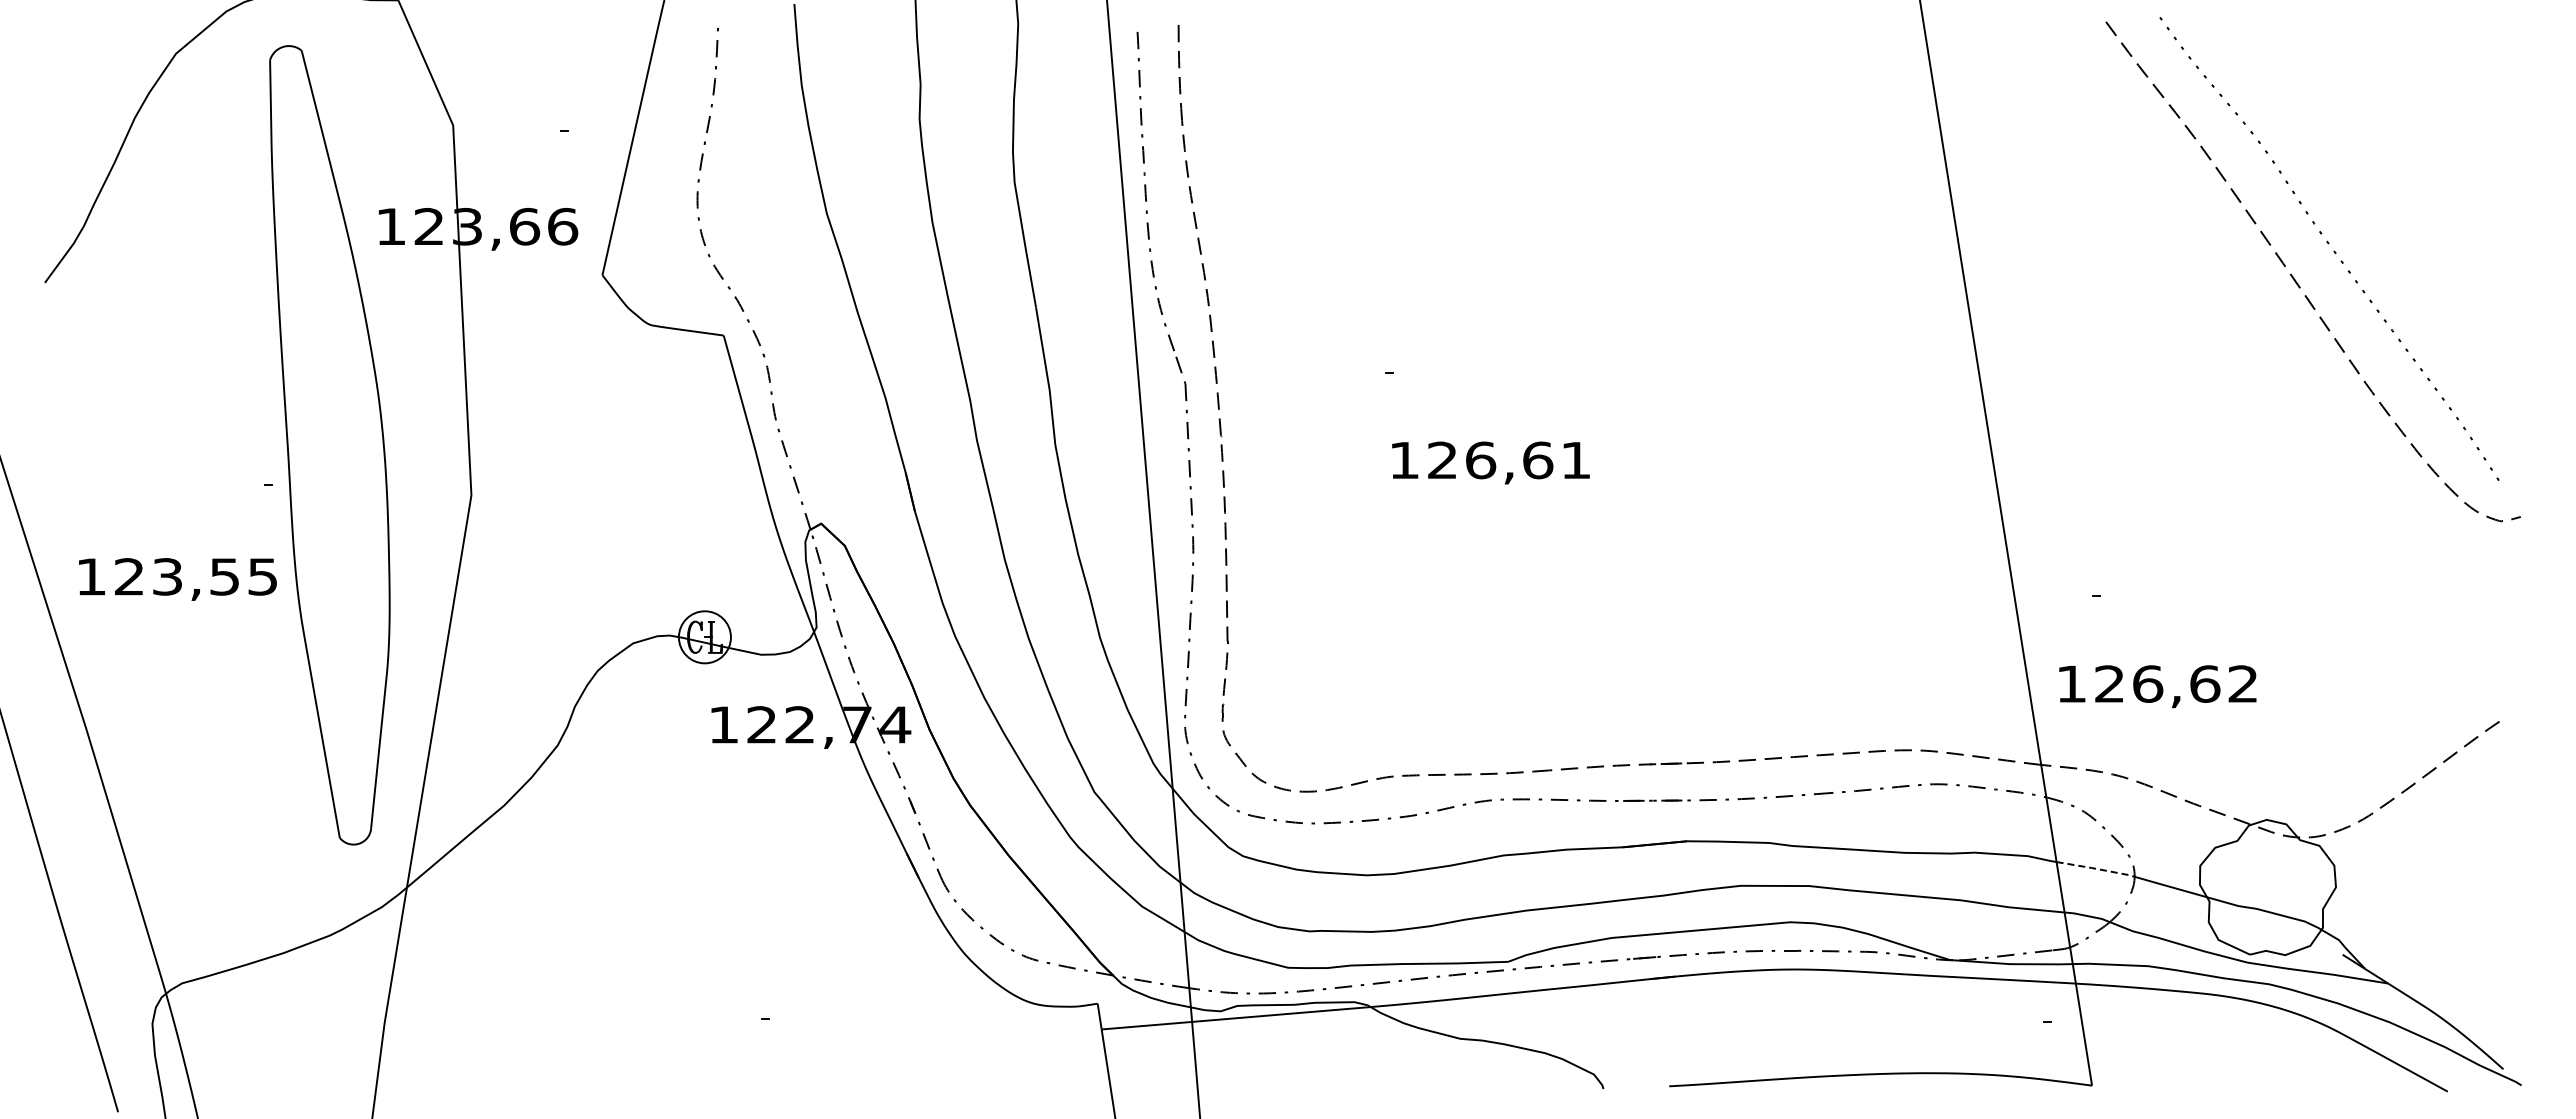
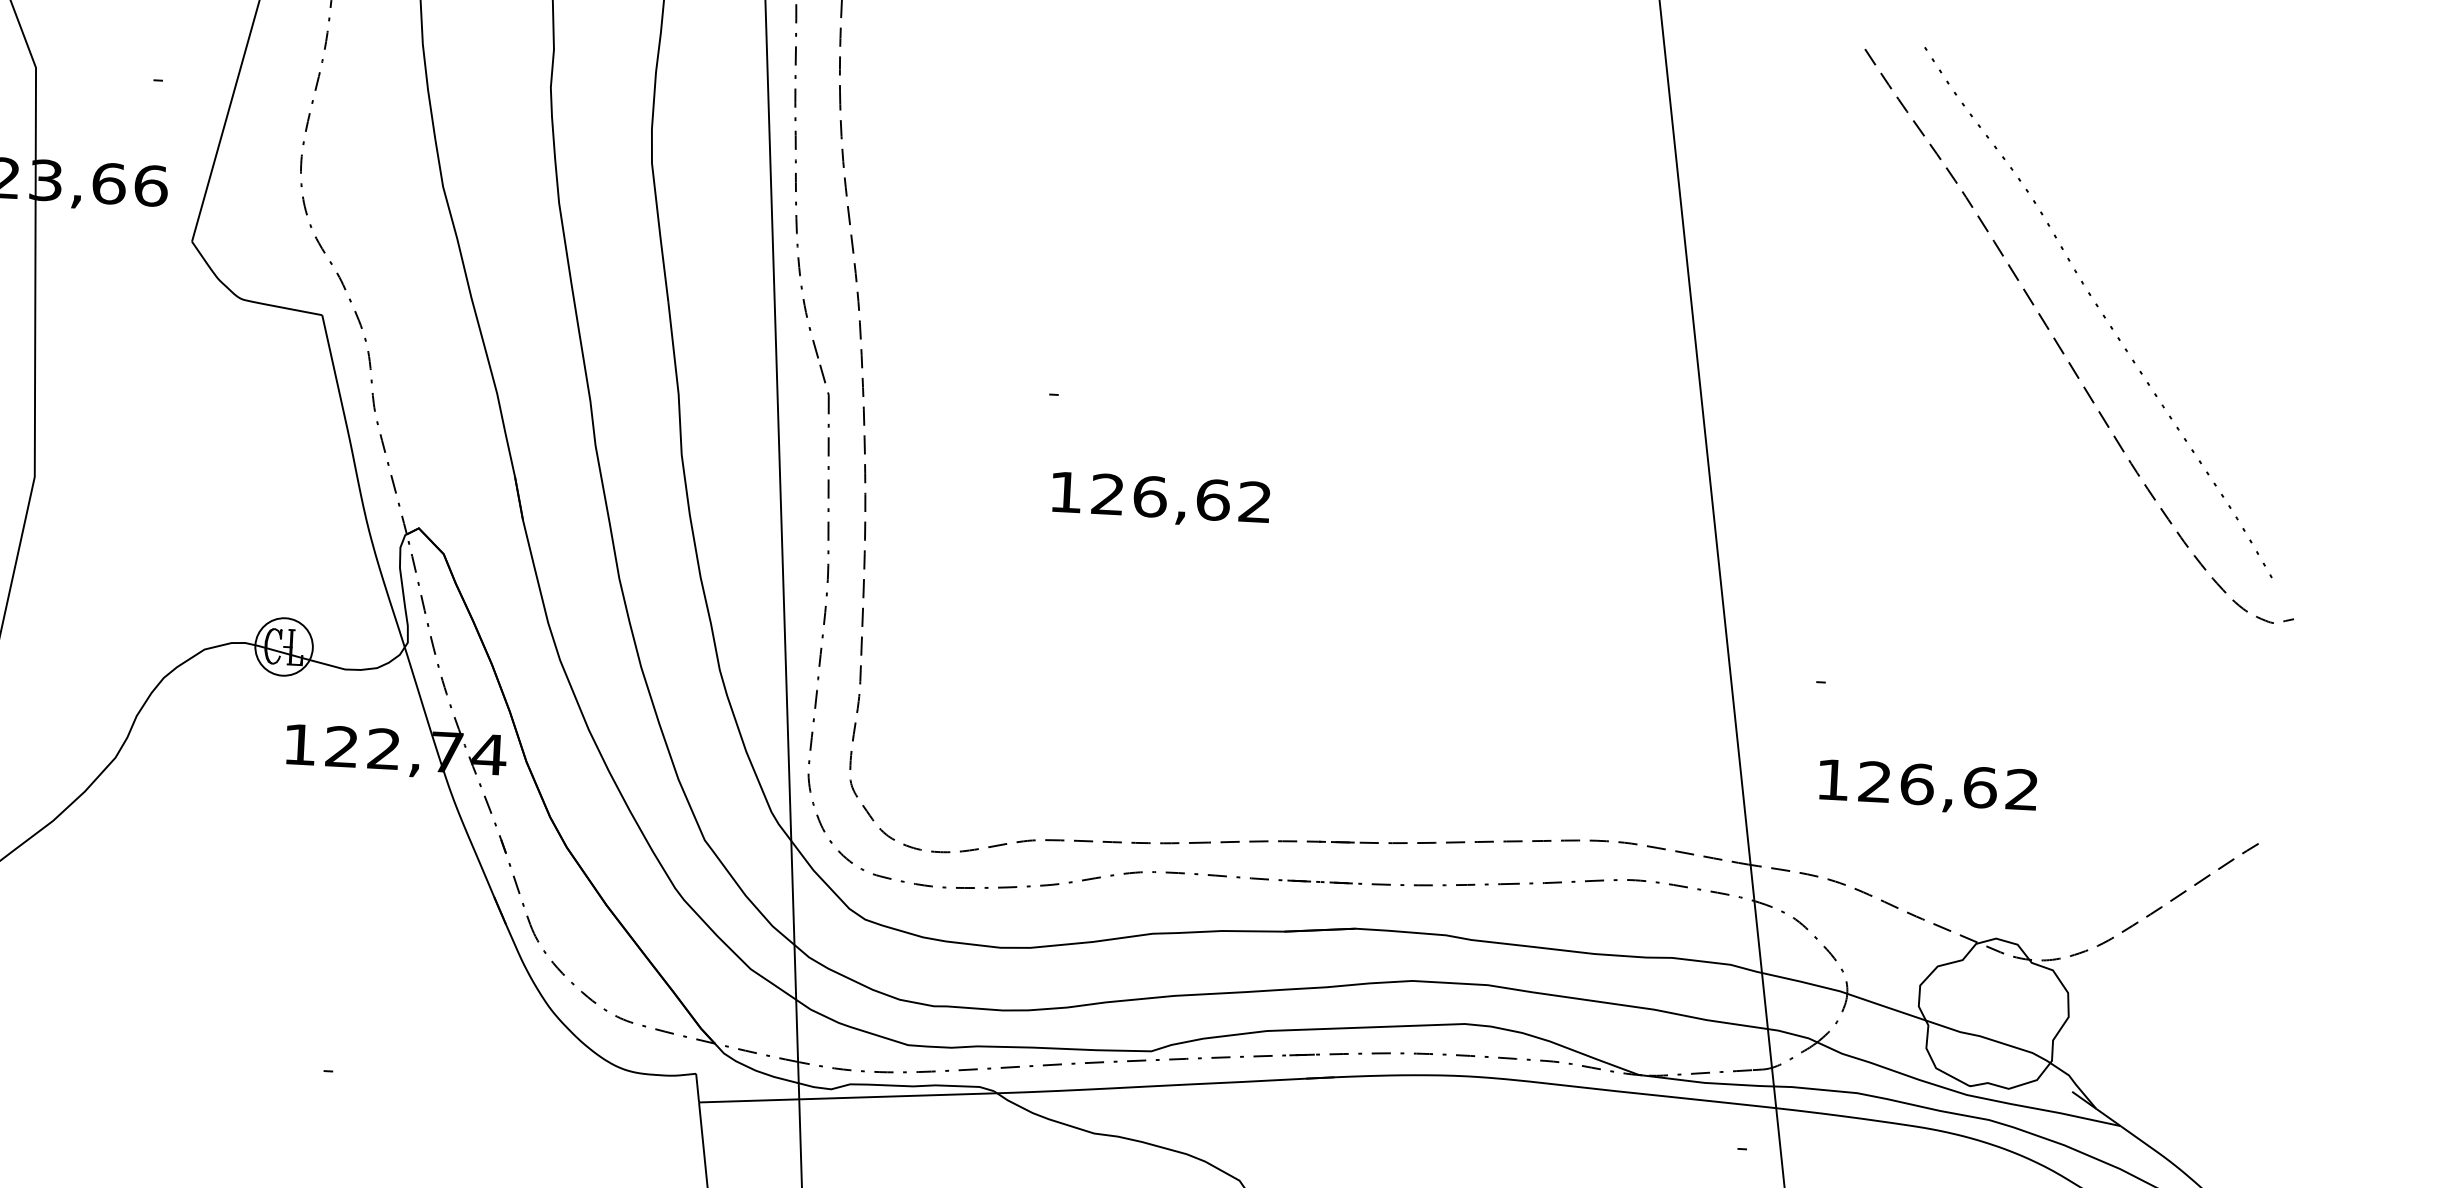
text: (1575, 459) -> (1254, 501), 126,61 -> 126,62
text: (2157, 686) -> (1927, 787), moved
line: (2095, 868) -> (1804, 982), dashed -> solid

